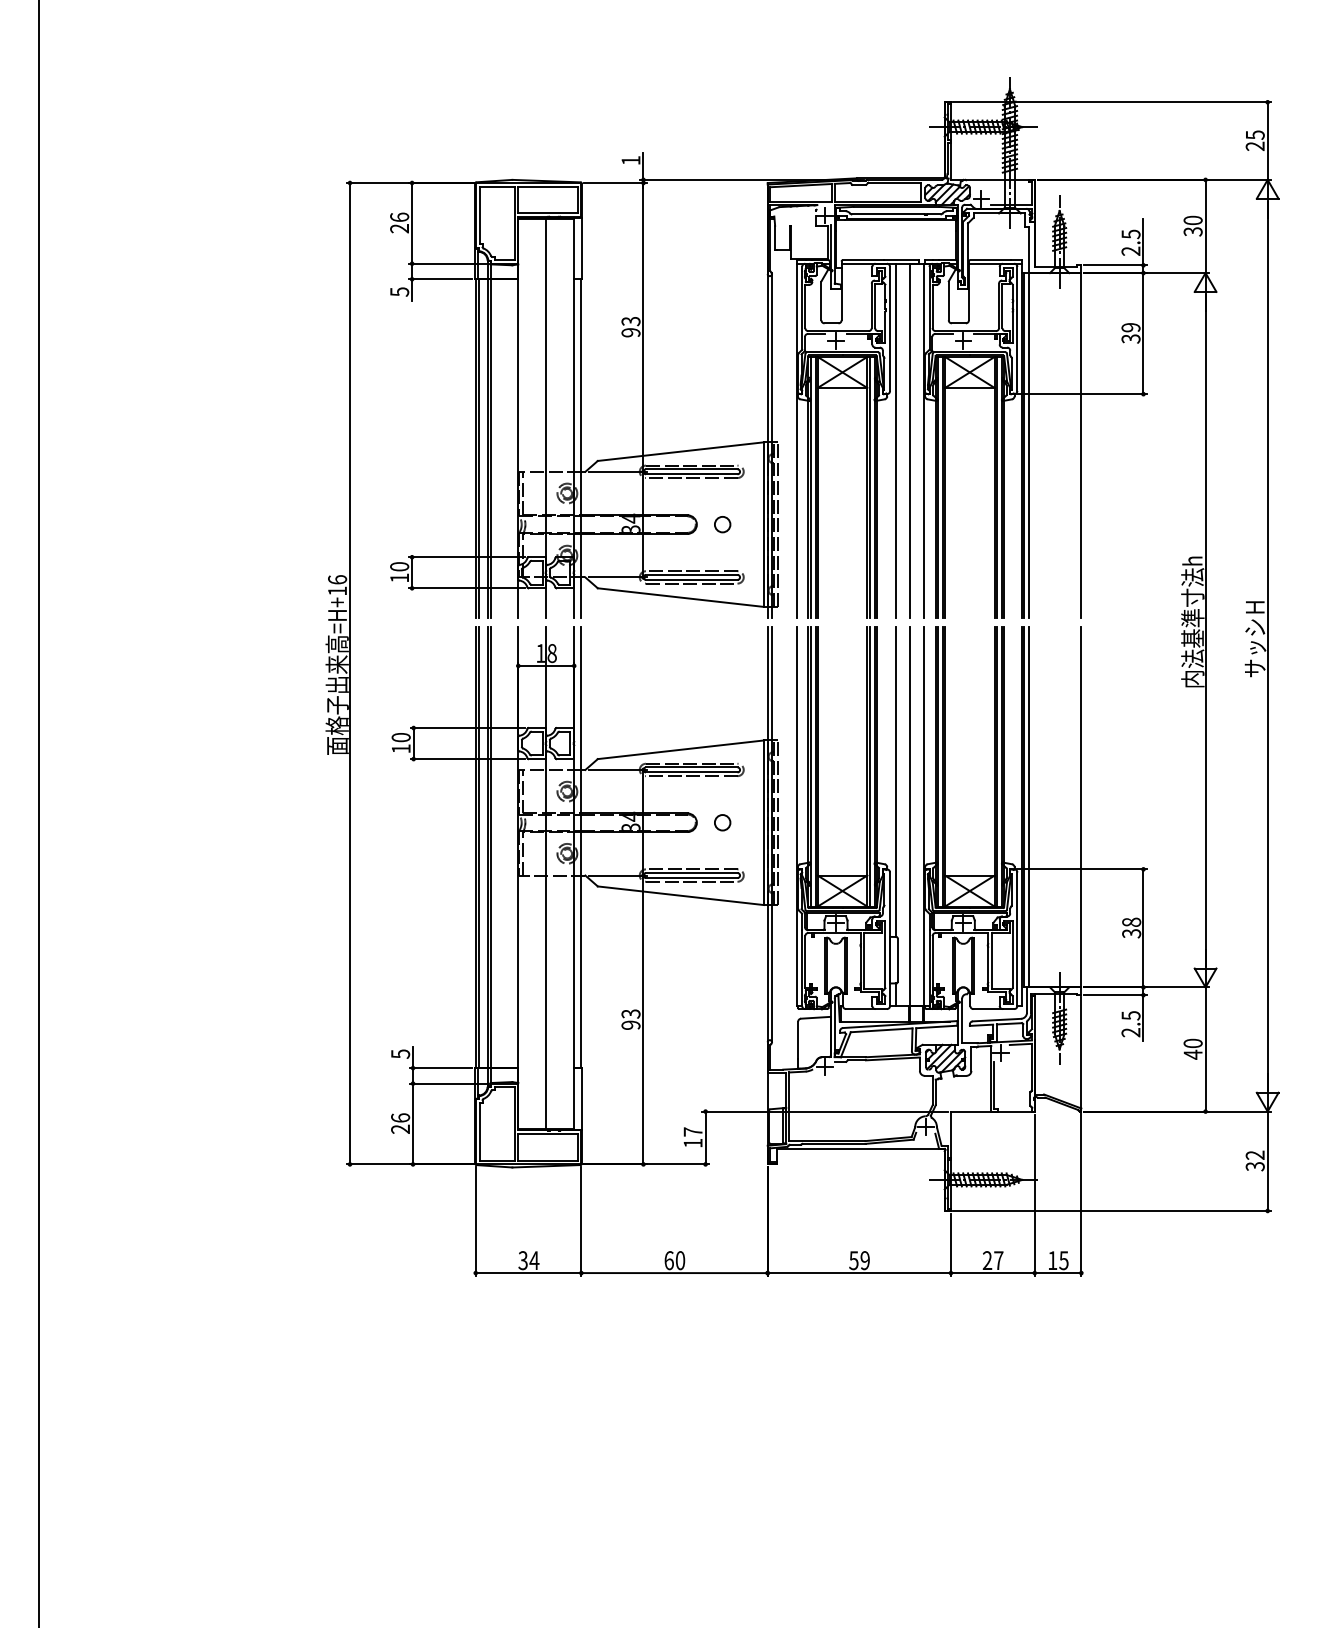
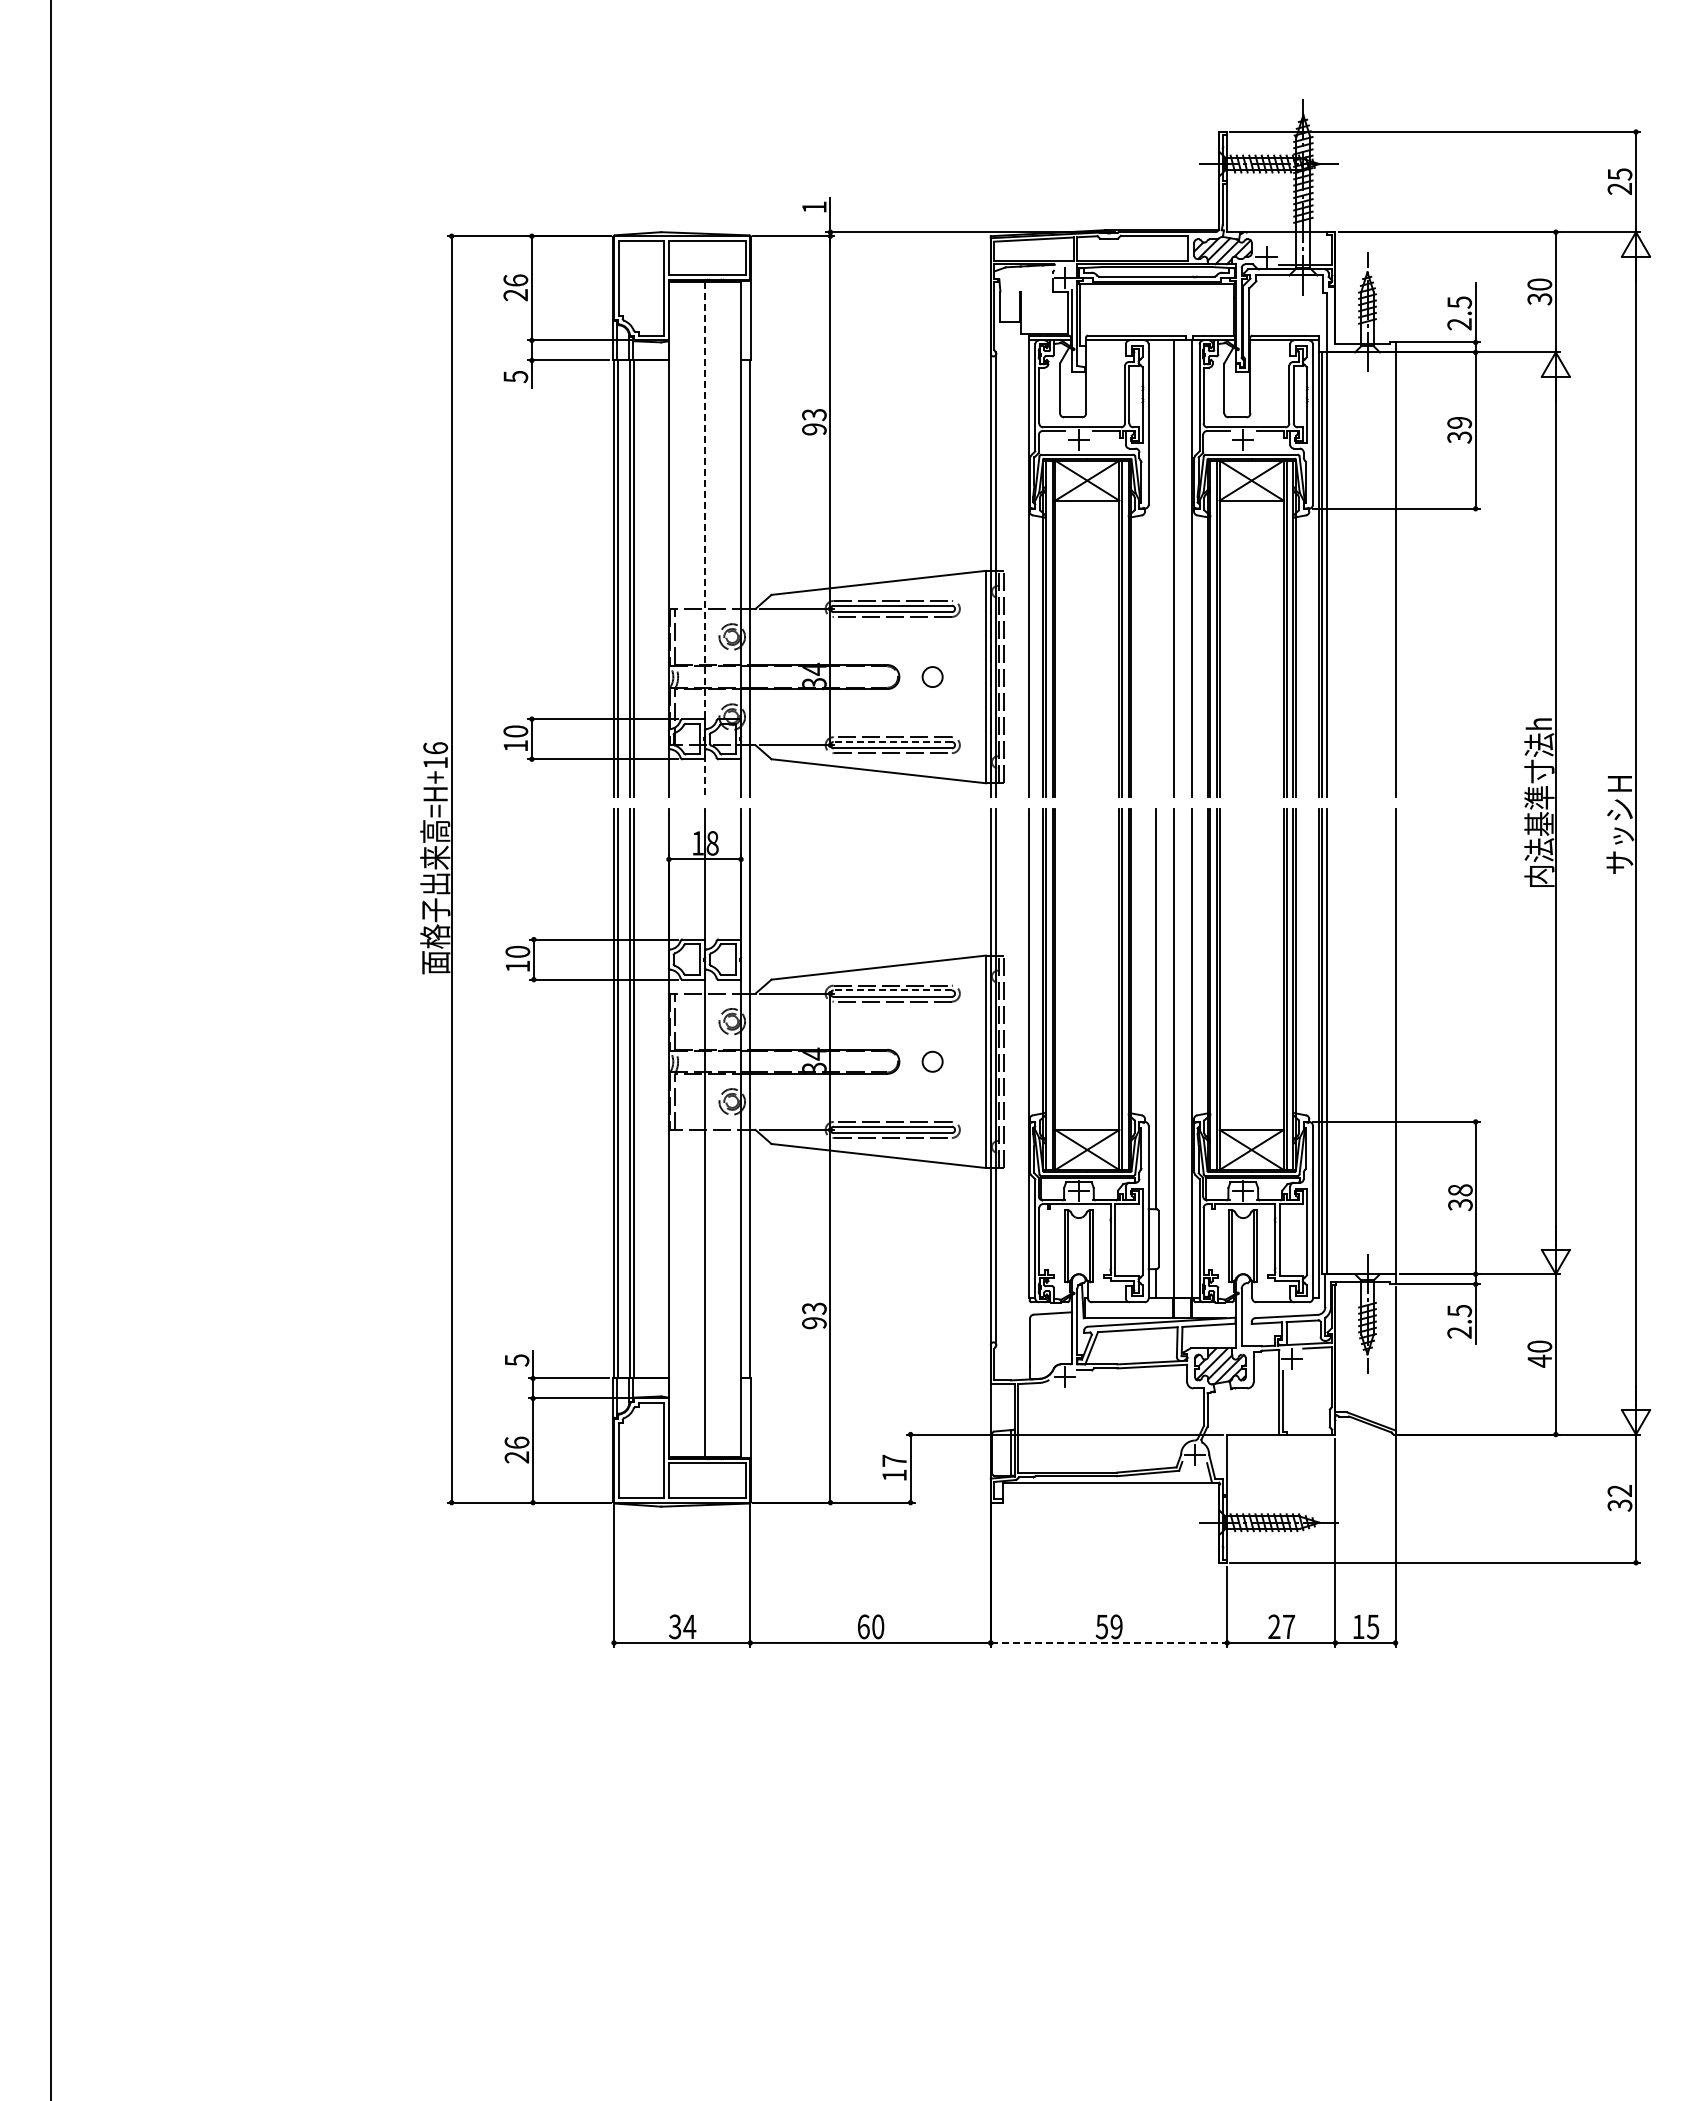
line: (546, 418) -> (705, 540), solid -> dashed
line: (895, 440) -> (1155, 568), removed
line: (691, 574) -> (892, 741), solid -> dashed
line: (691, 767) -> (892, 990), solid -> dashed
line: (859, 1272) -> (1109, 1642), solid -> dashed

